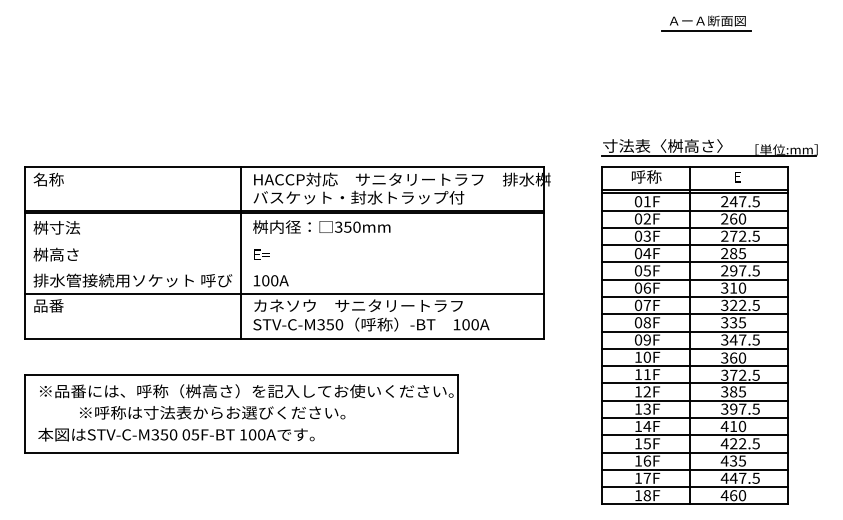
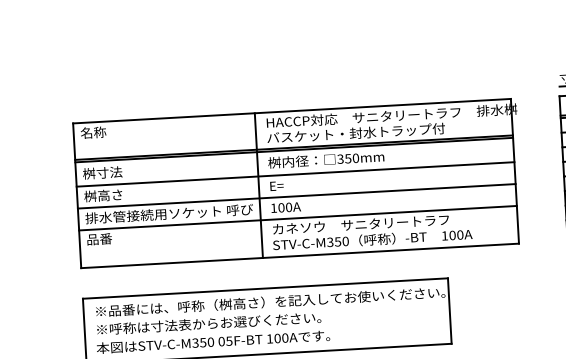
line: (284, 242) -> (295, 174), added
line: (284, 268) -> (296, 196), added
text: (212, 412) -> (208, 323), moved

